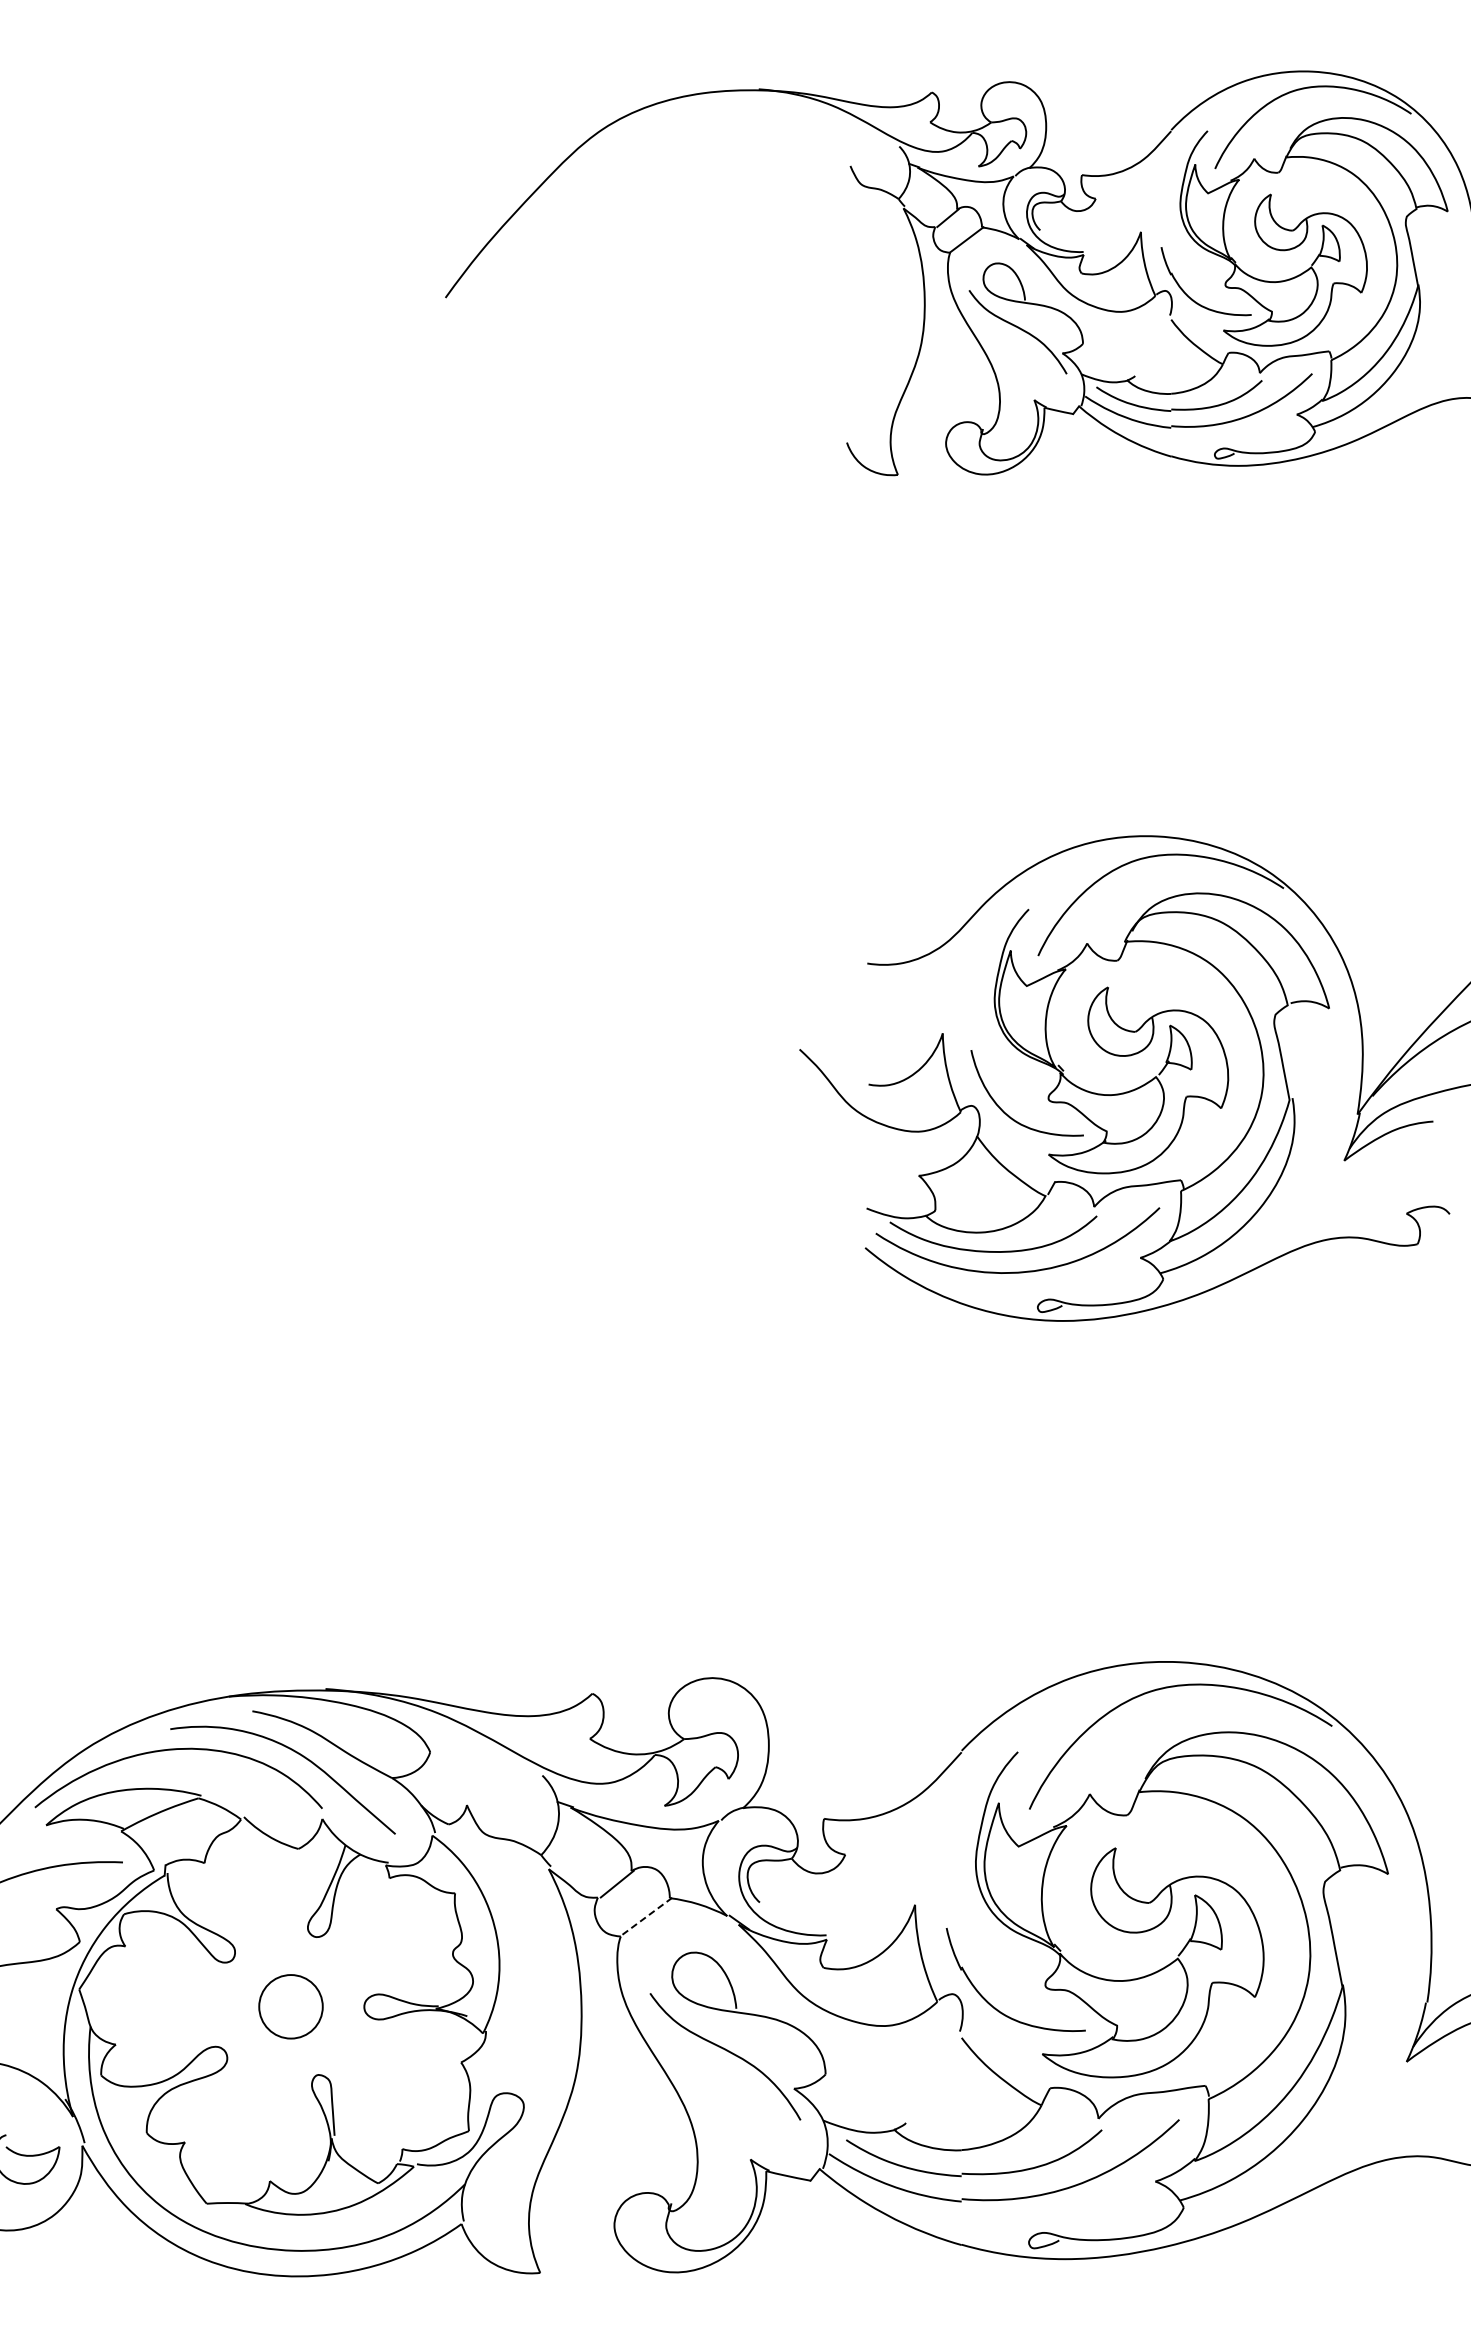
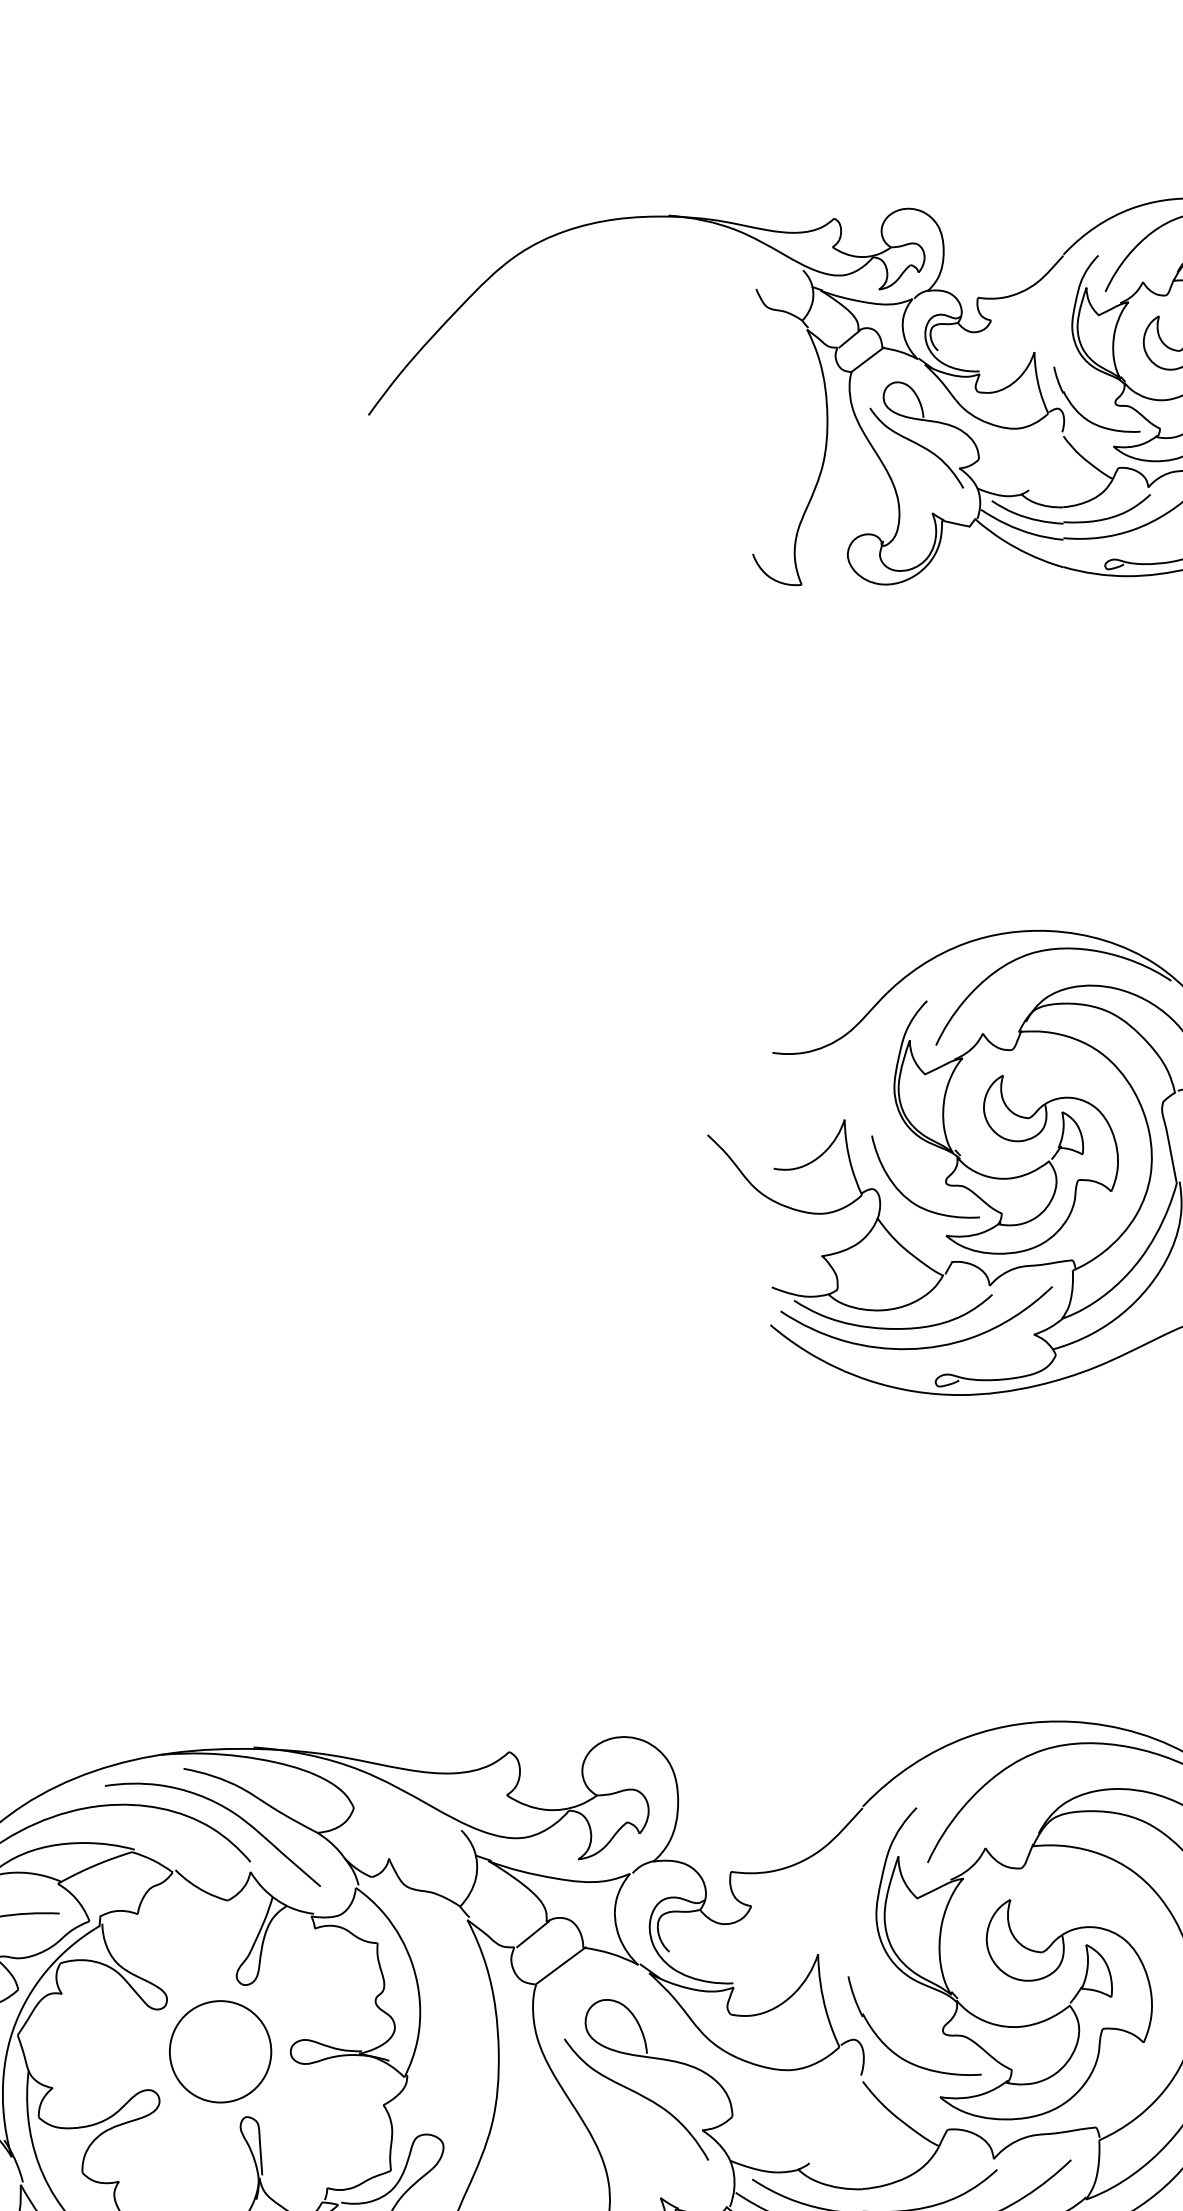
line: (646, 1916) -> (560, 1965), dashed -> solid
circle: (290, 2006) -> (220, 2051), size x1.67

